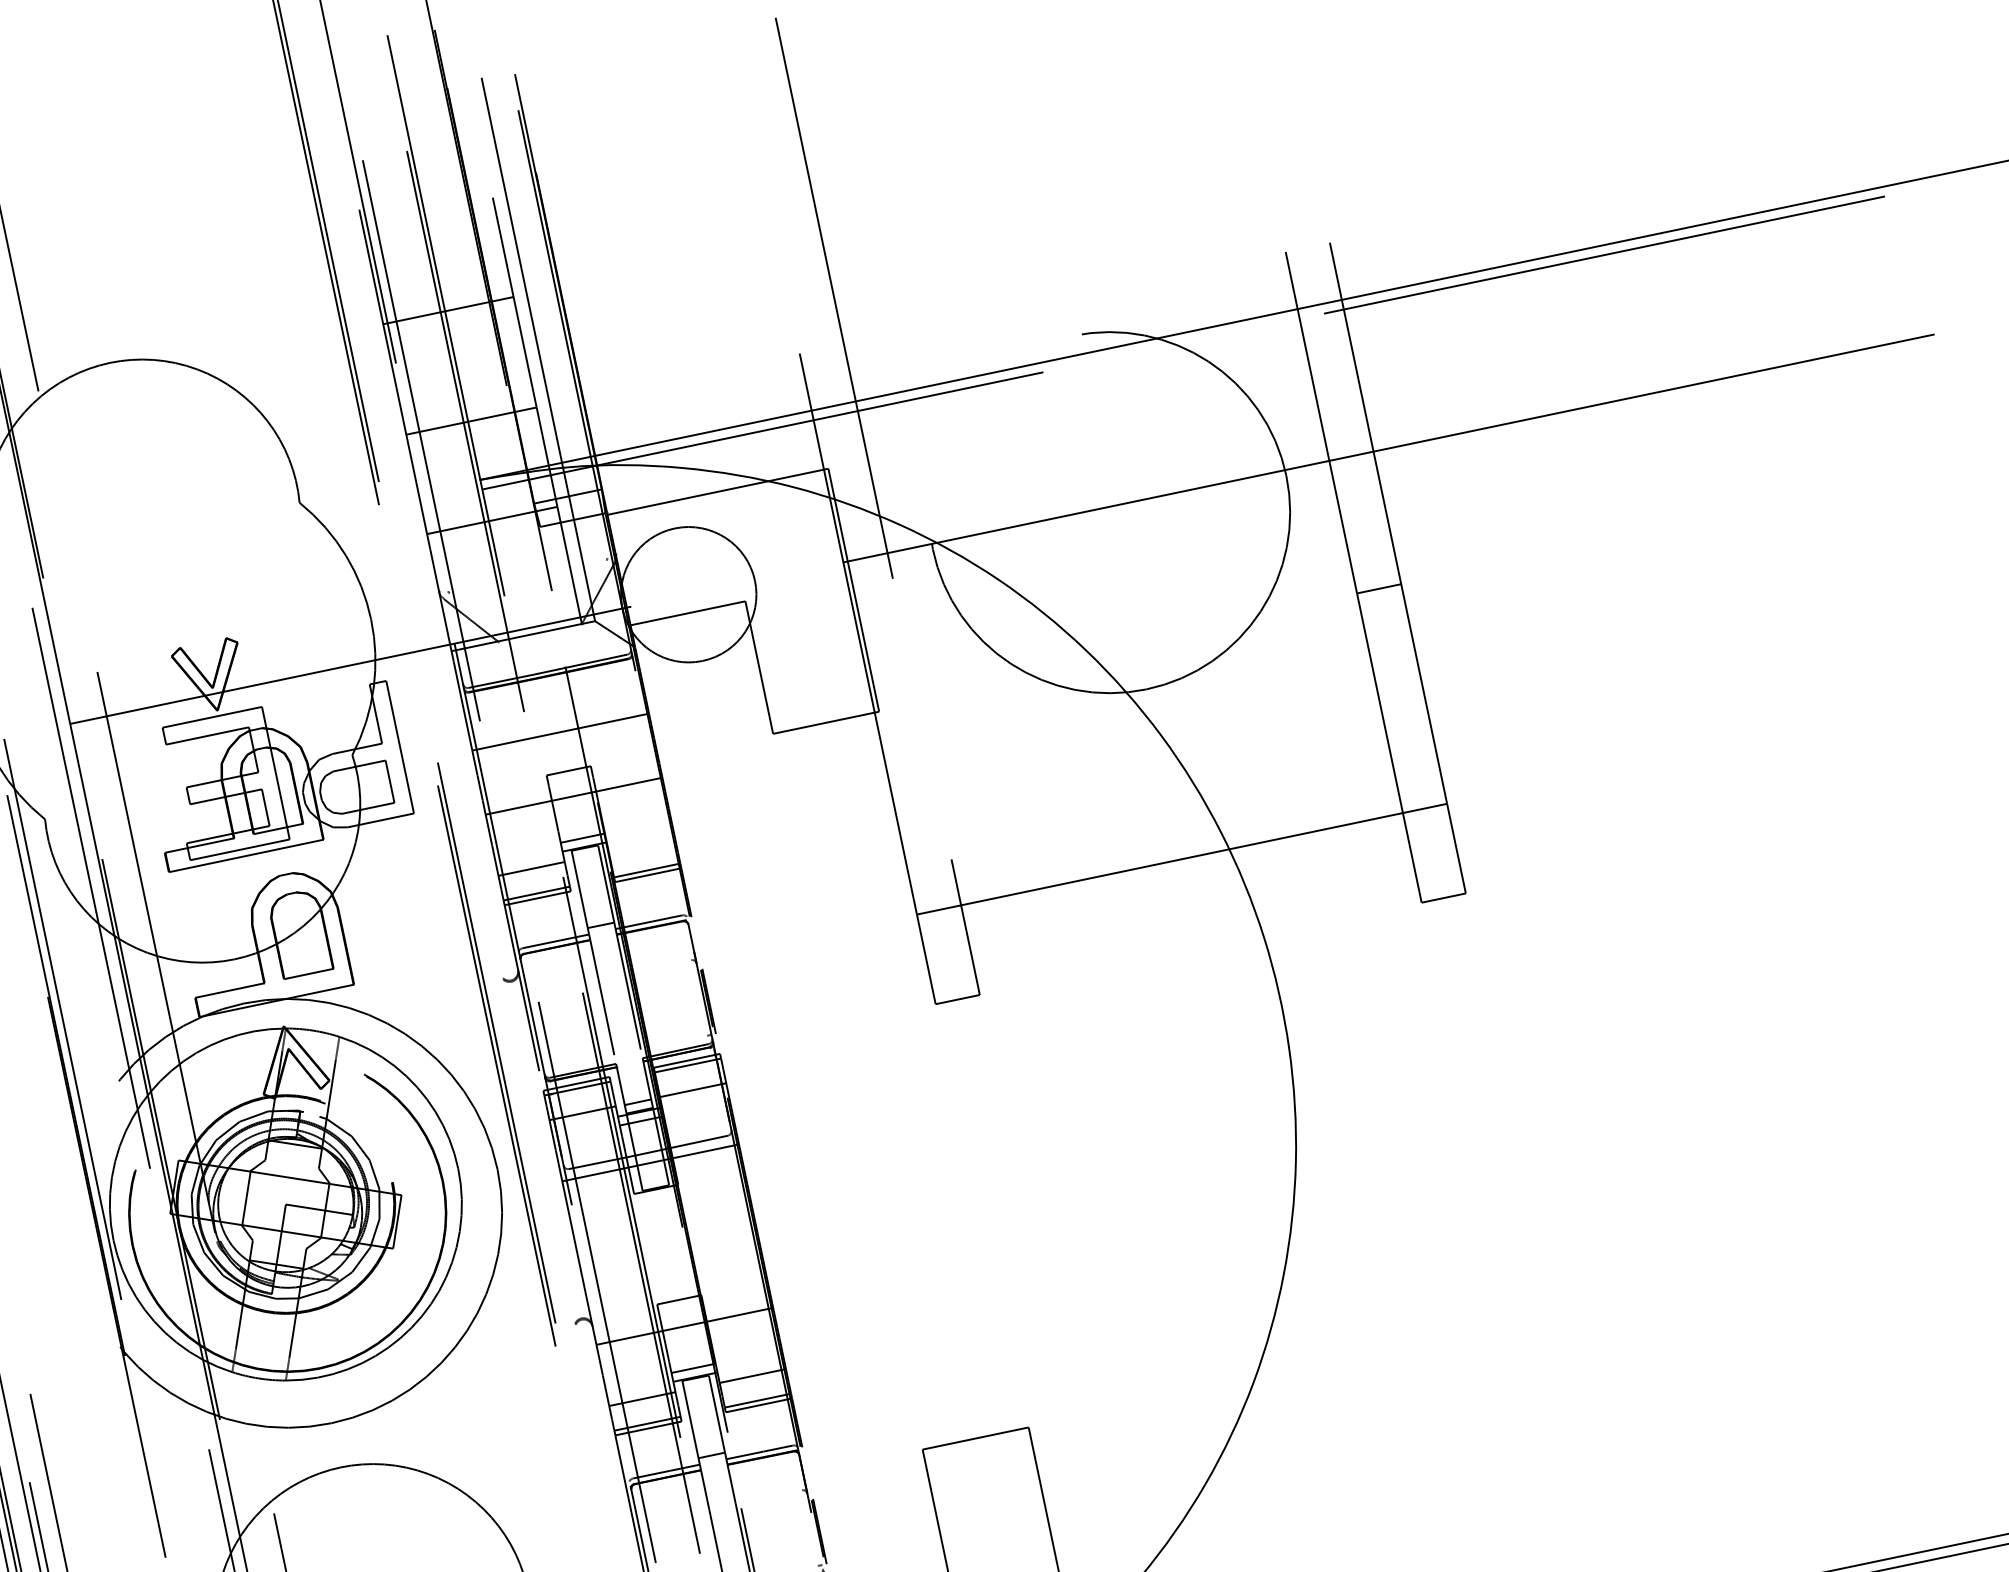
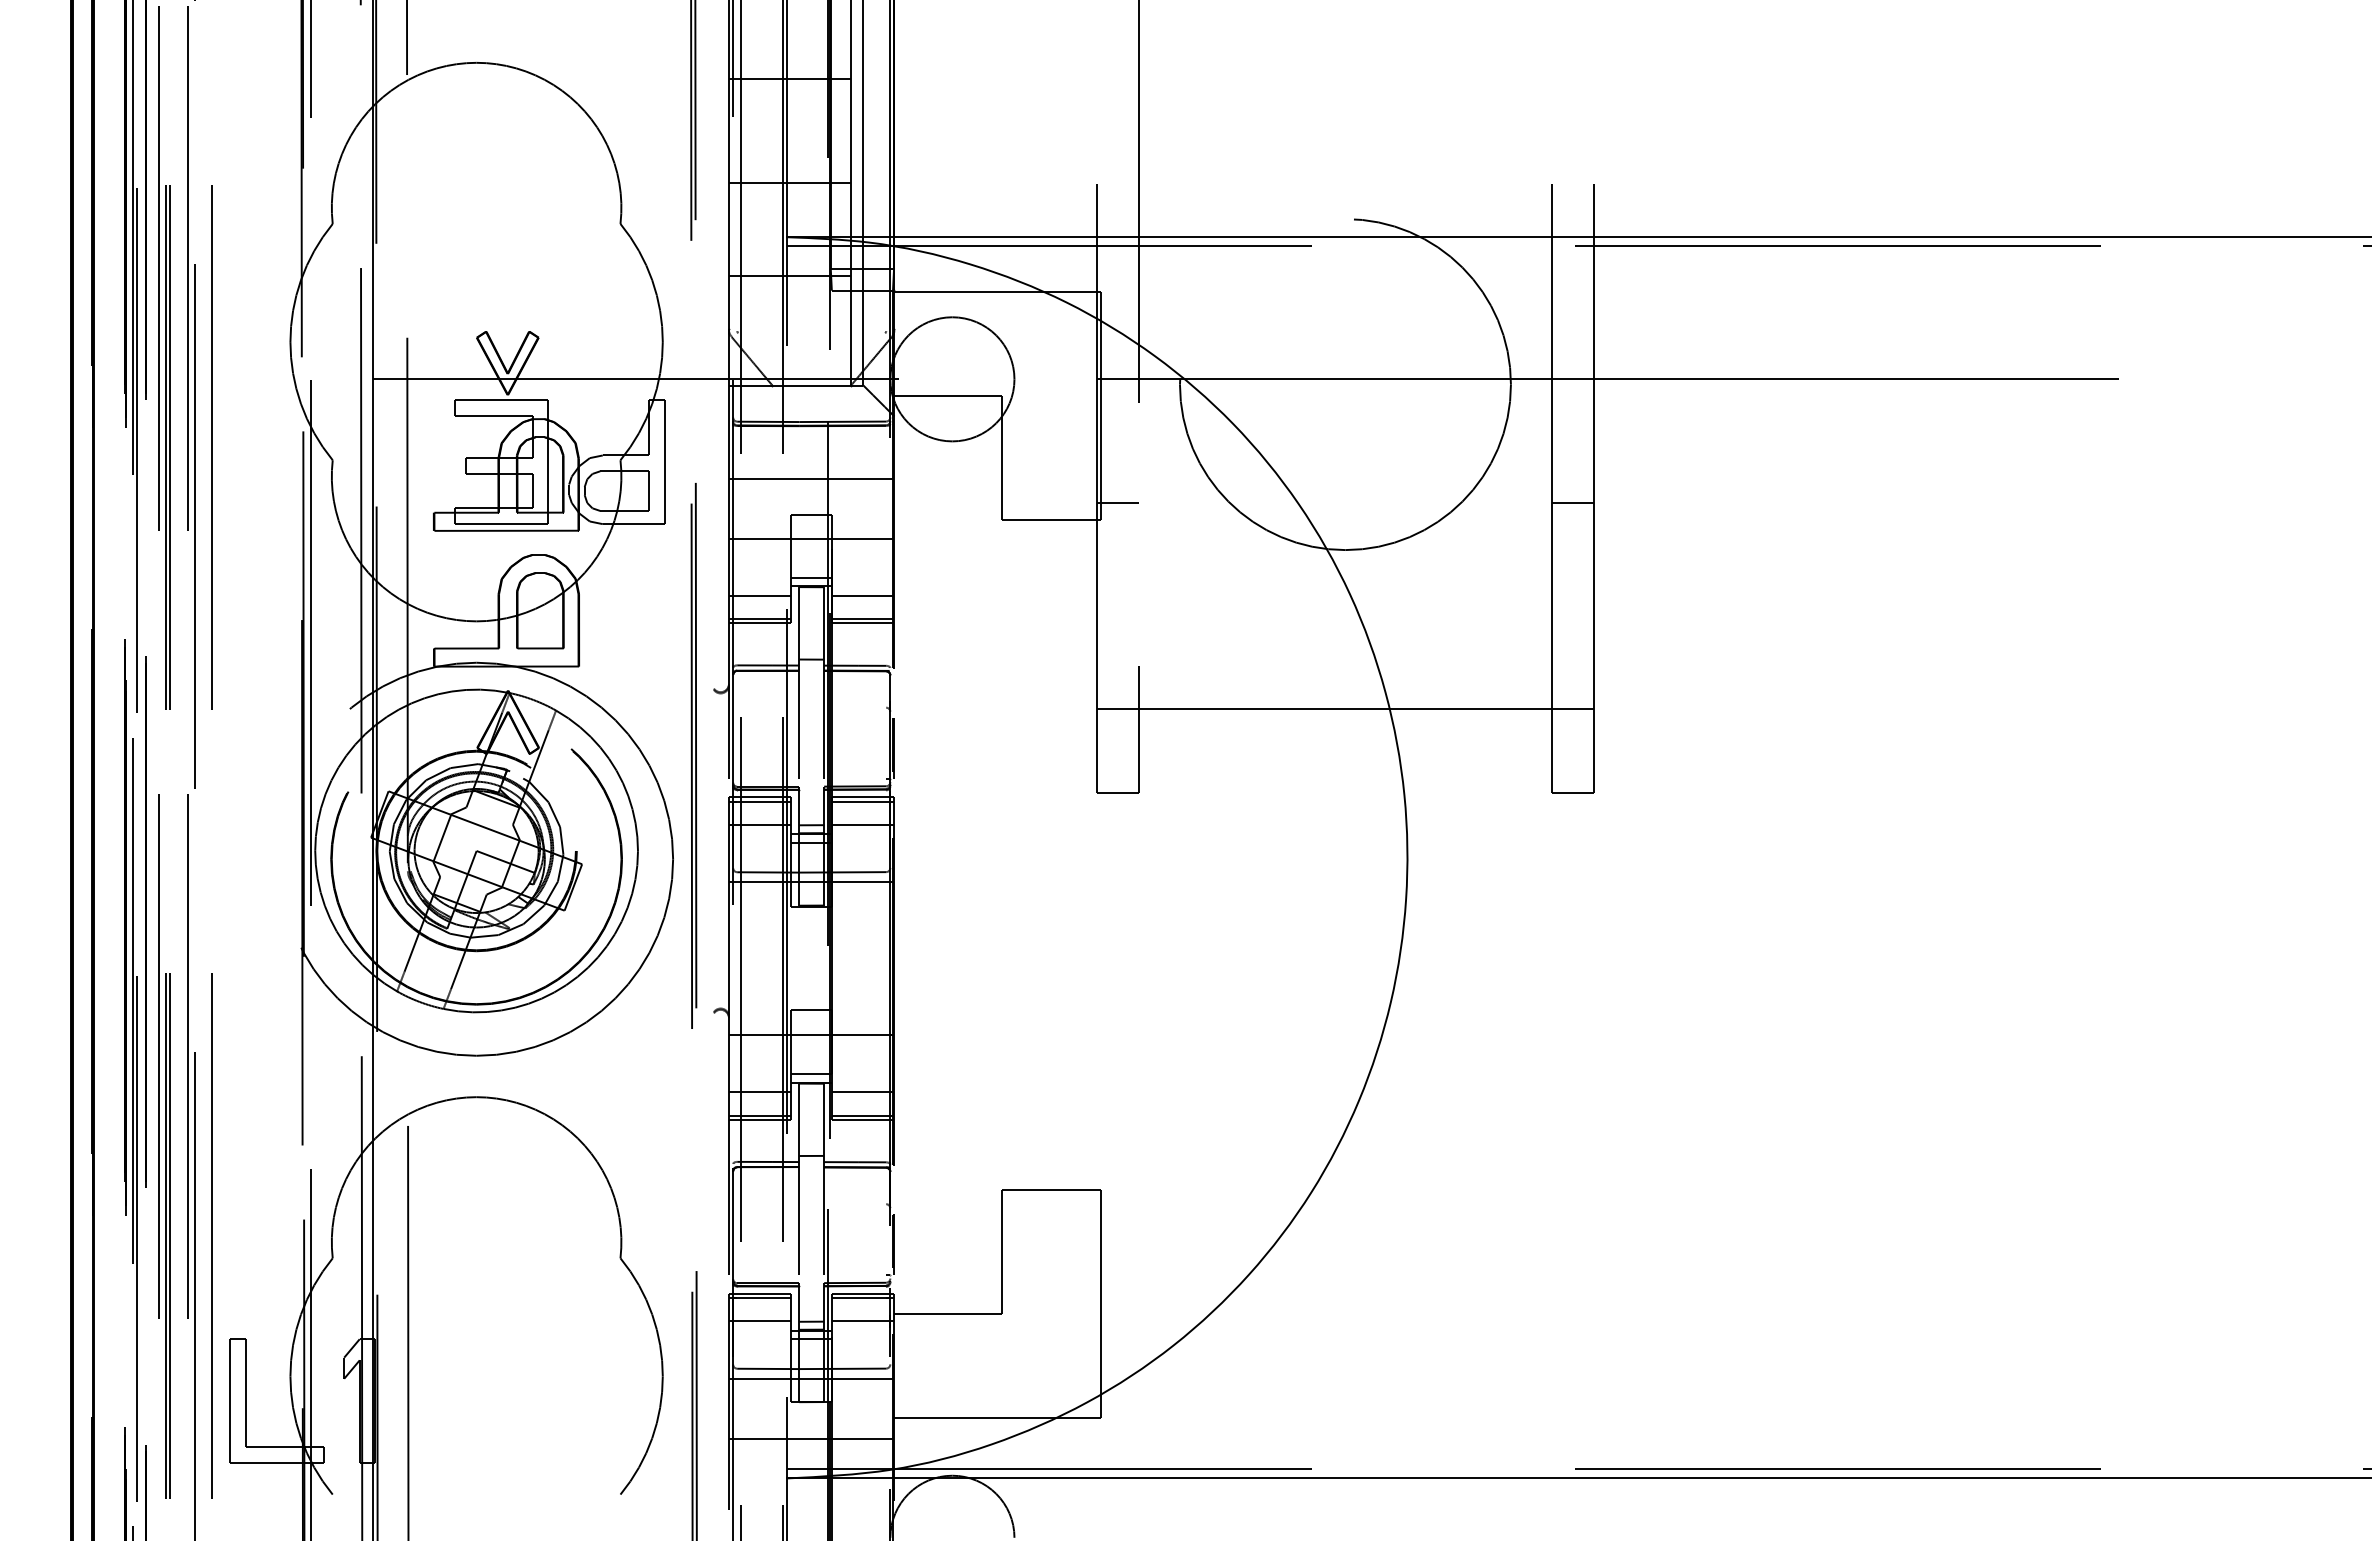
line: (892, 690) -> (1117, 503), added
line: (642, 845) -> (863, 595), added

